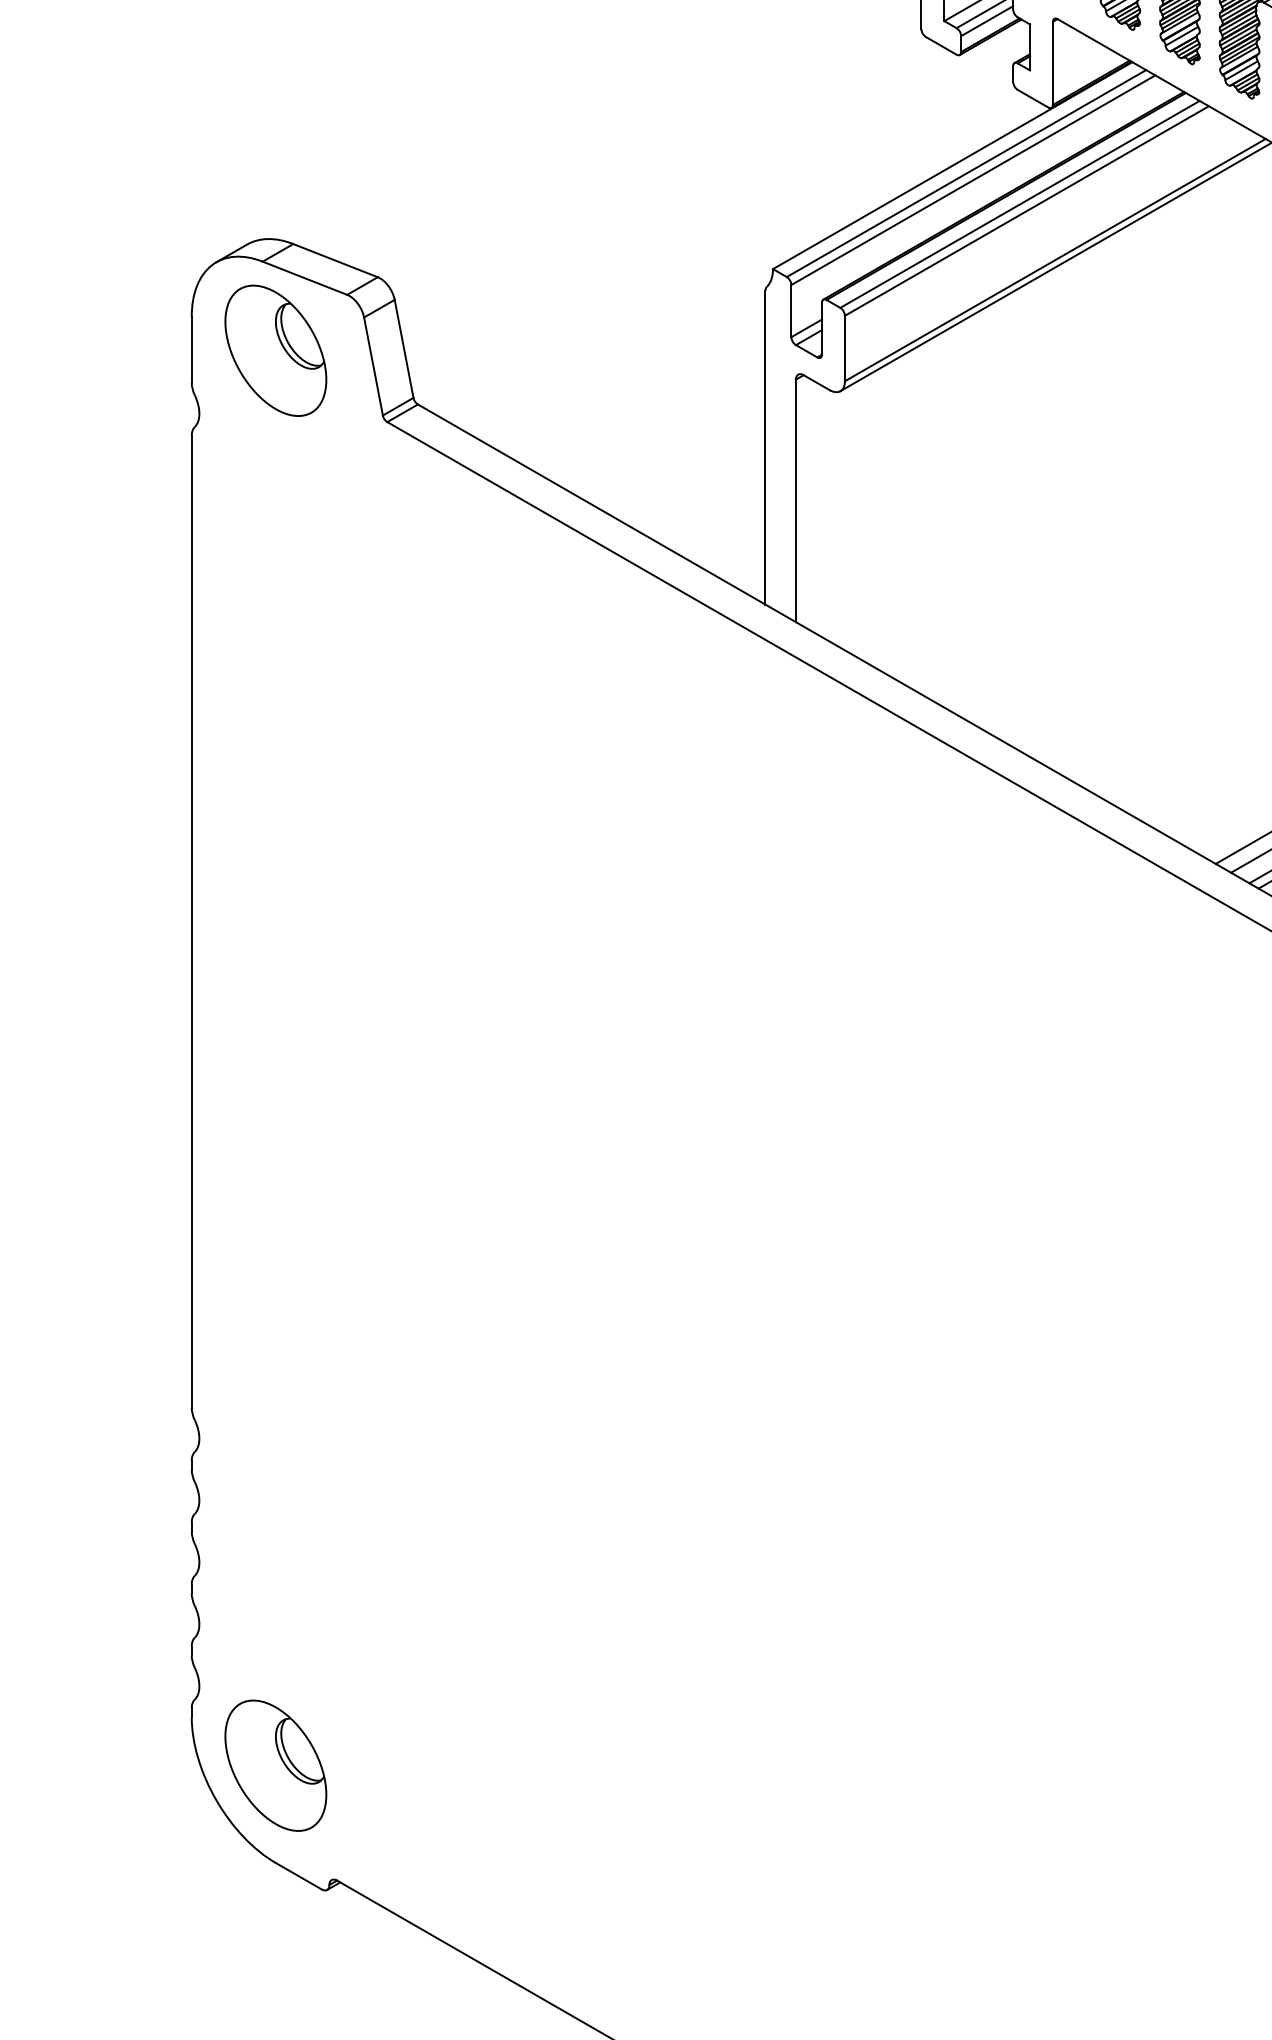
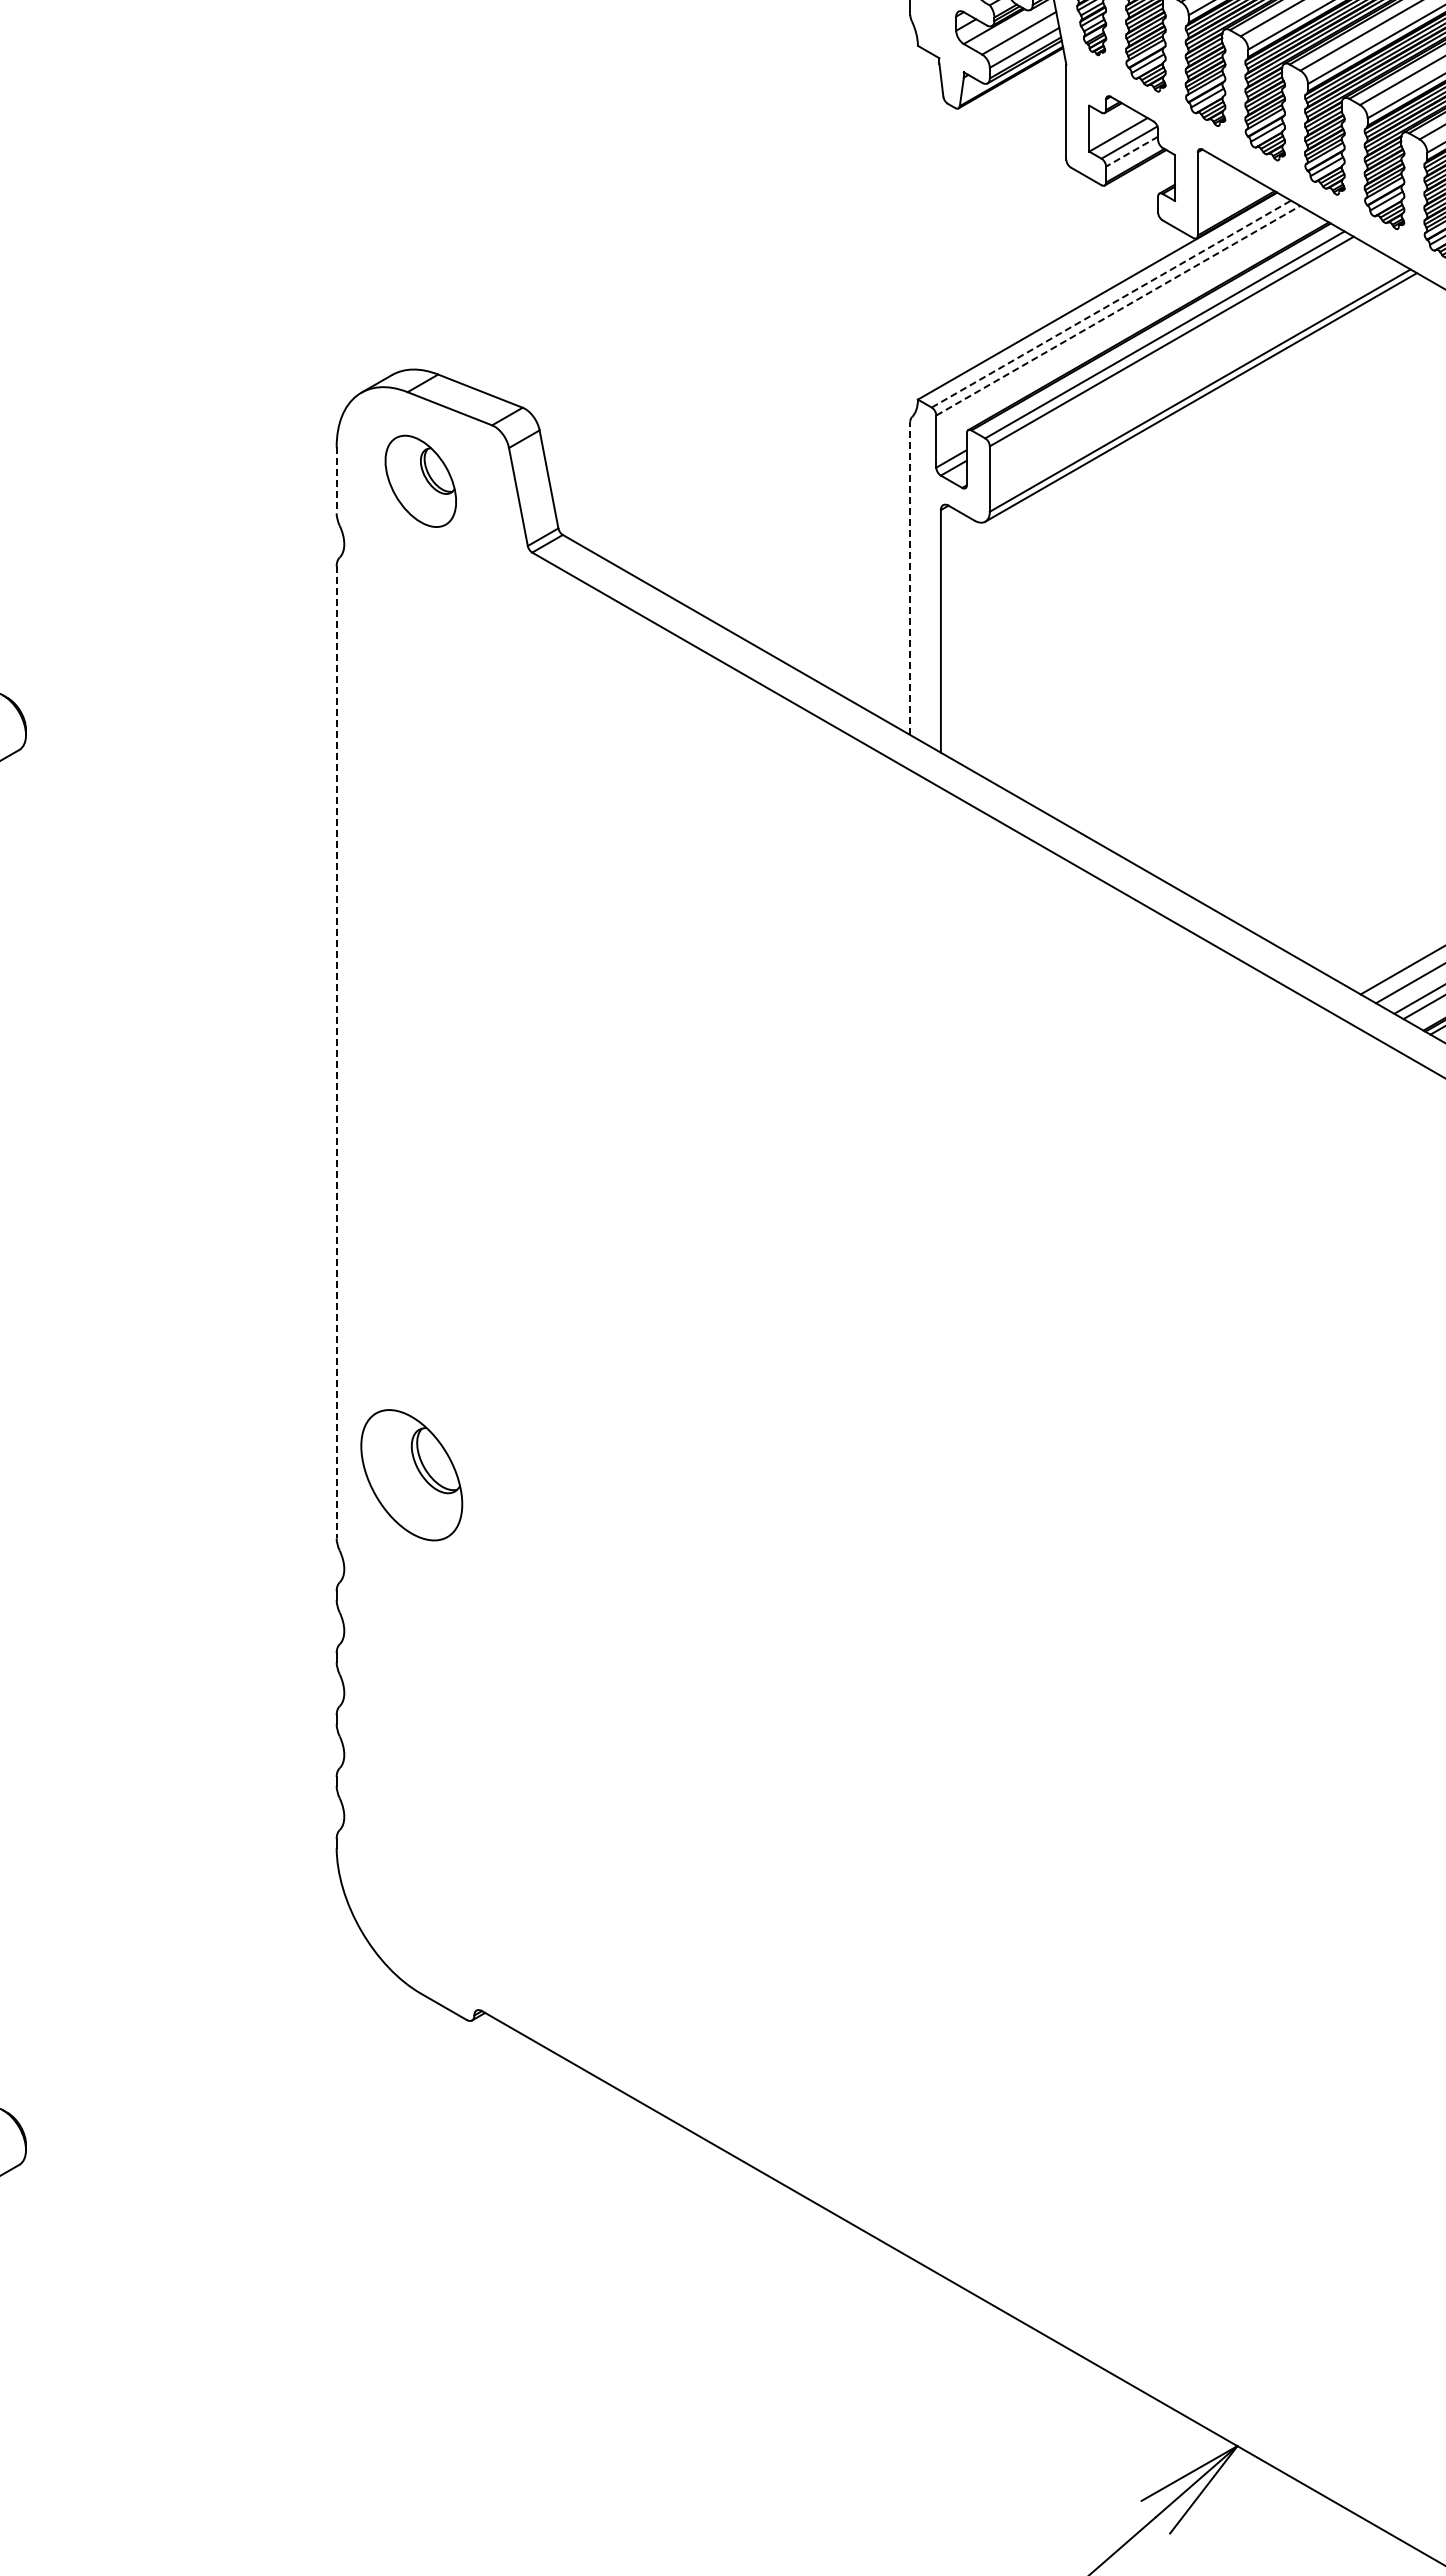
line: (986, 20) -> (1131, 151), solid -> dashed
line: (966, 172) -> (1111, 303), solid -> dashed
line: (973, 179) -> (1118, 310), solid -> dashed
line: (191, 349) -> (336, 480), solid -> dashed
part: (275, 350) -> (420, 481), size x0.7
line: (765, 447) -> (910, 578), solid -> dashed
line: (191, 921) -> (336, 1052), solid -> dashed
part: (275, 1765) -> (411, 1475), moved

